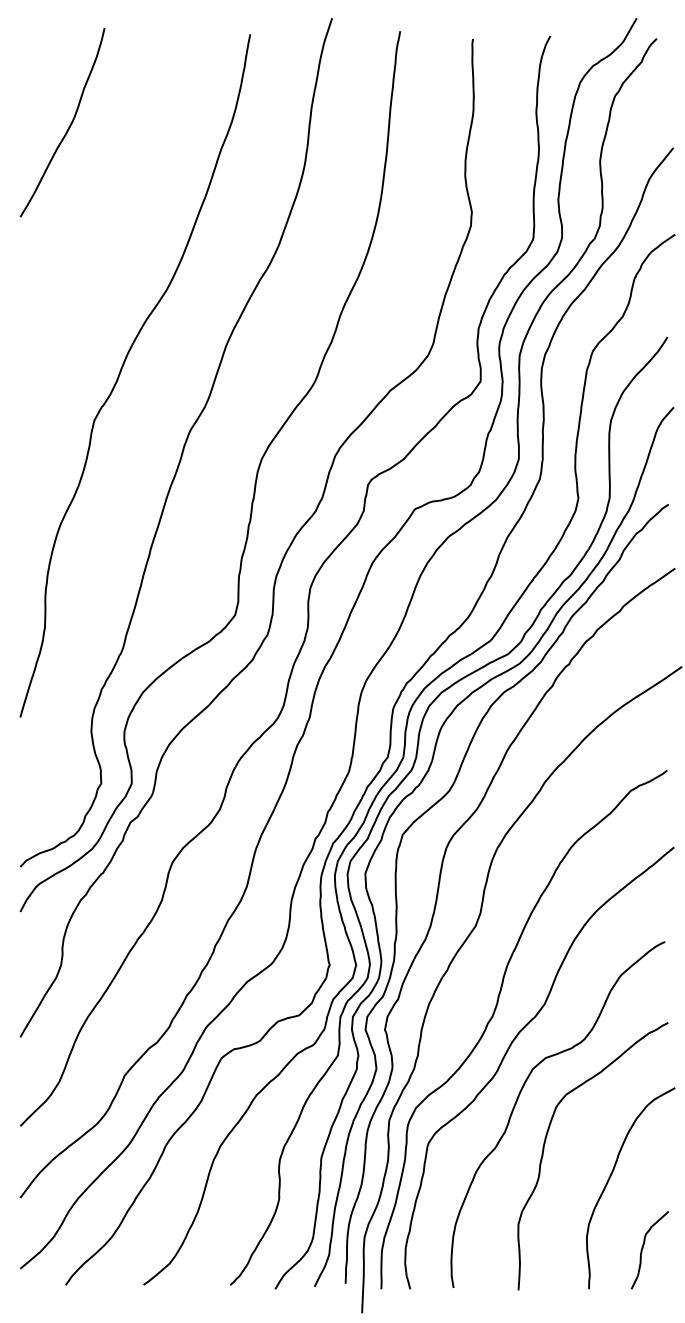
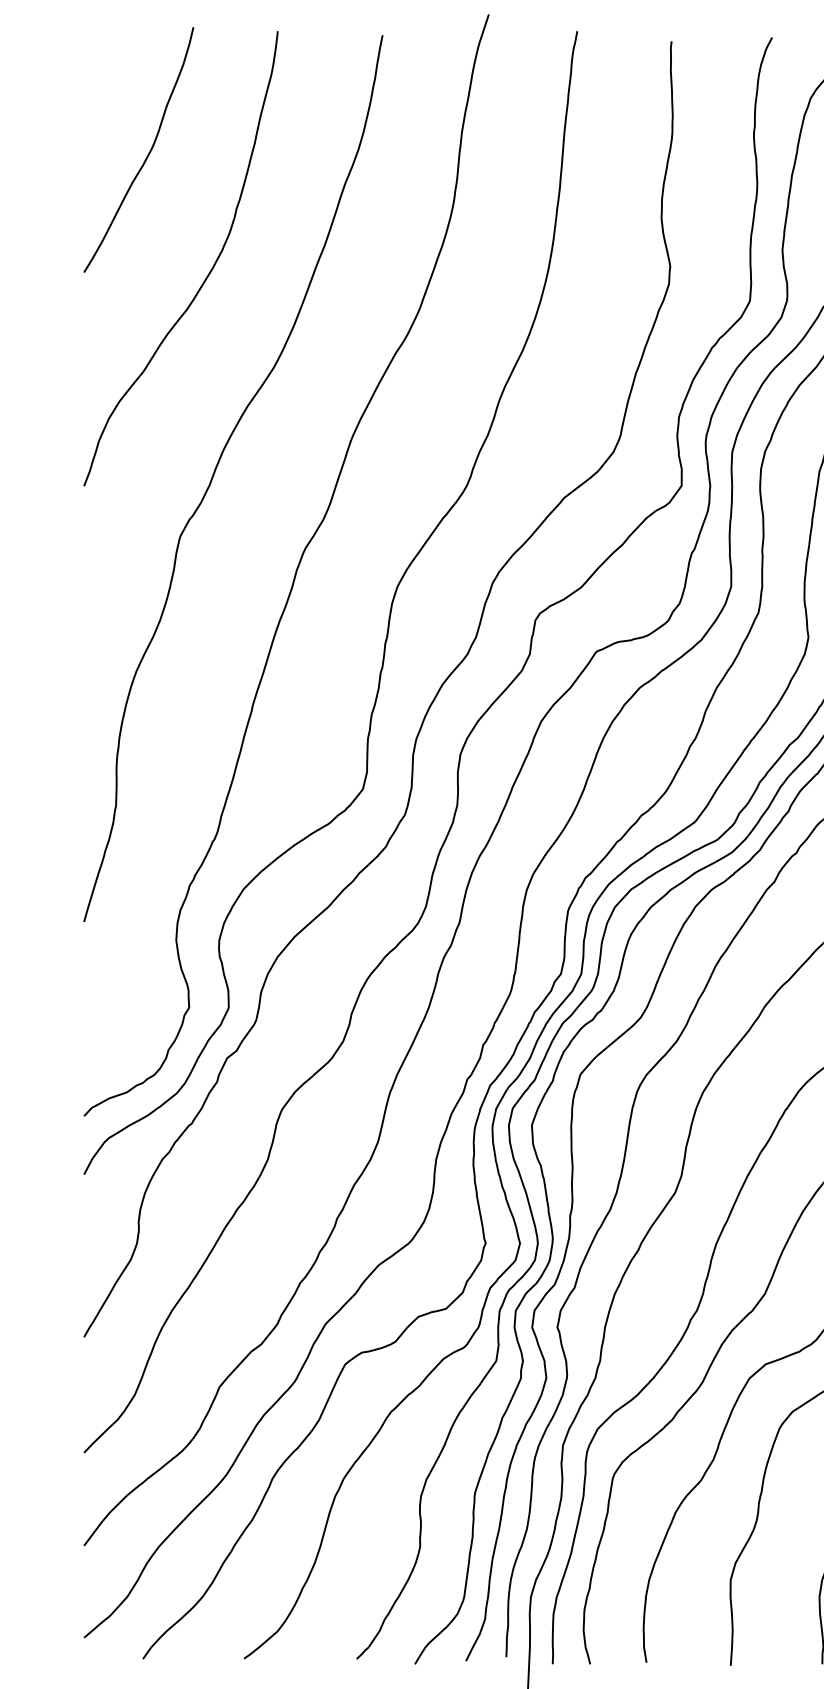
curve: (114, 219) -> (206, 275), added

